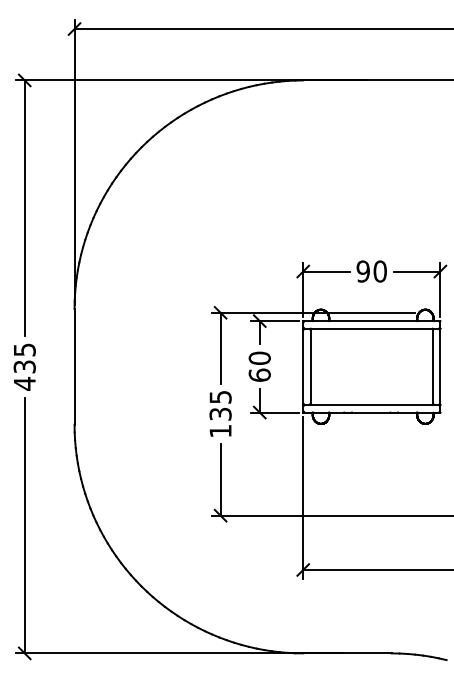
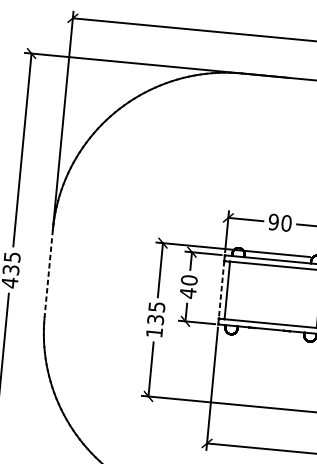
line: (74, 366) -> (48, 273), solid -> dashed
line: (303, 367) -> (221, 290), solid -> dashed
text: (259, 375) -> (187, 293), 60 -> 40

